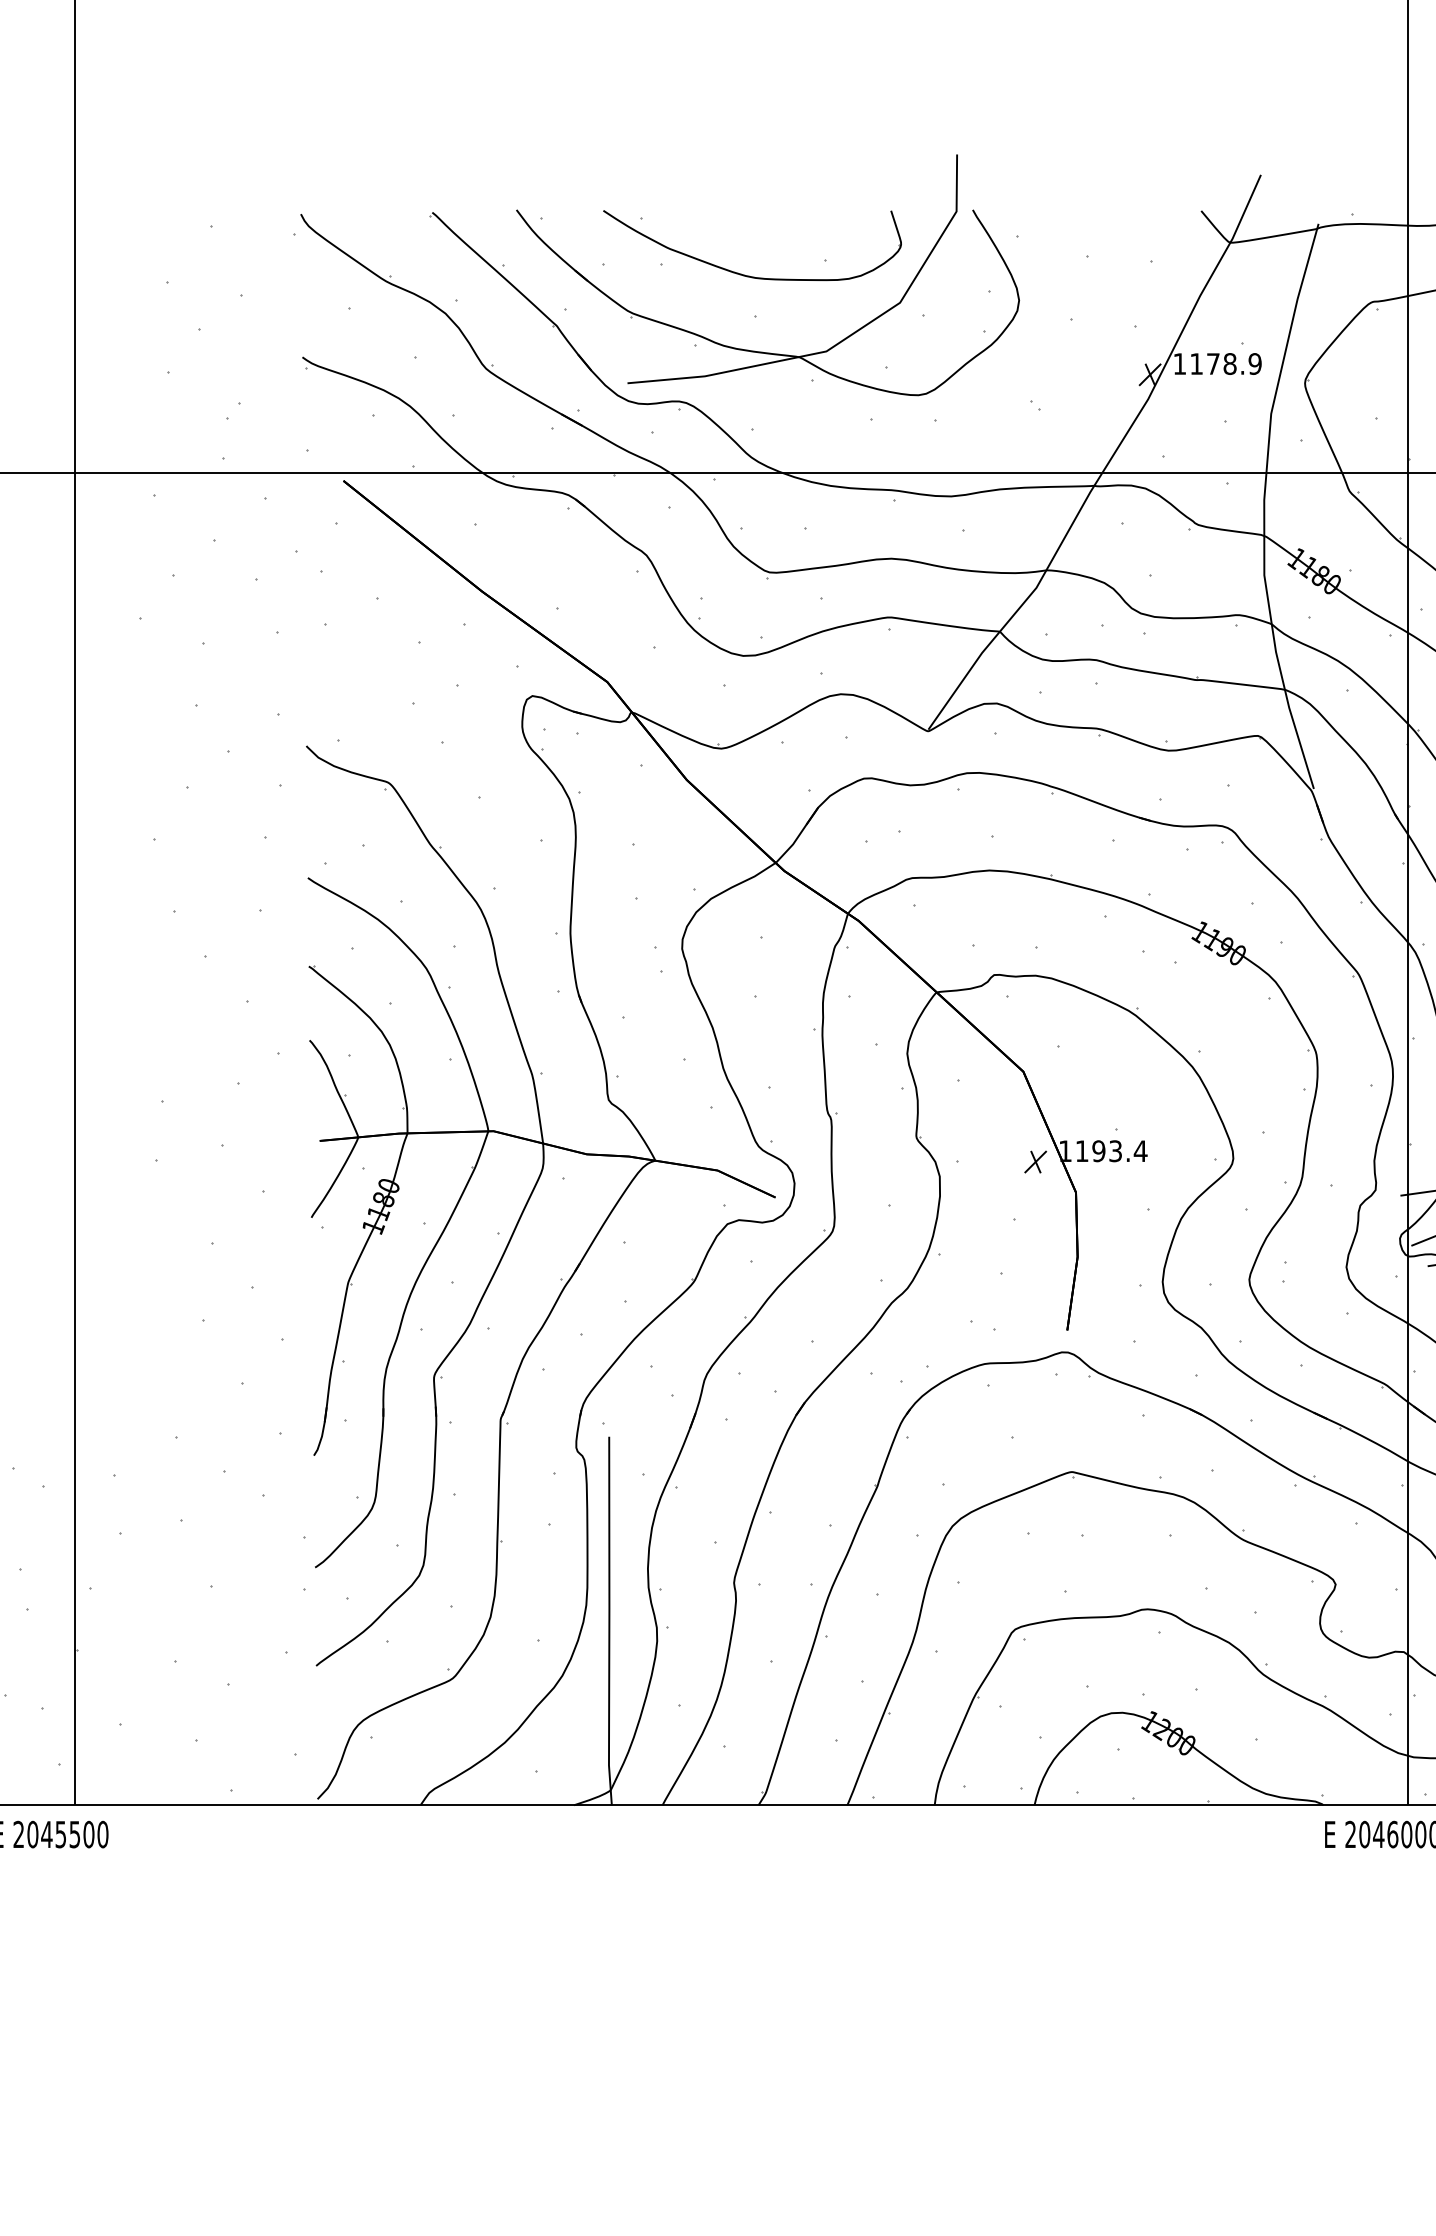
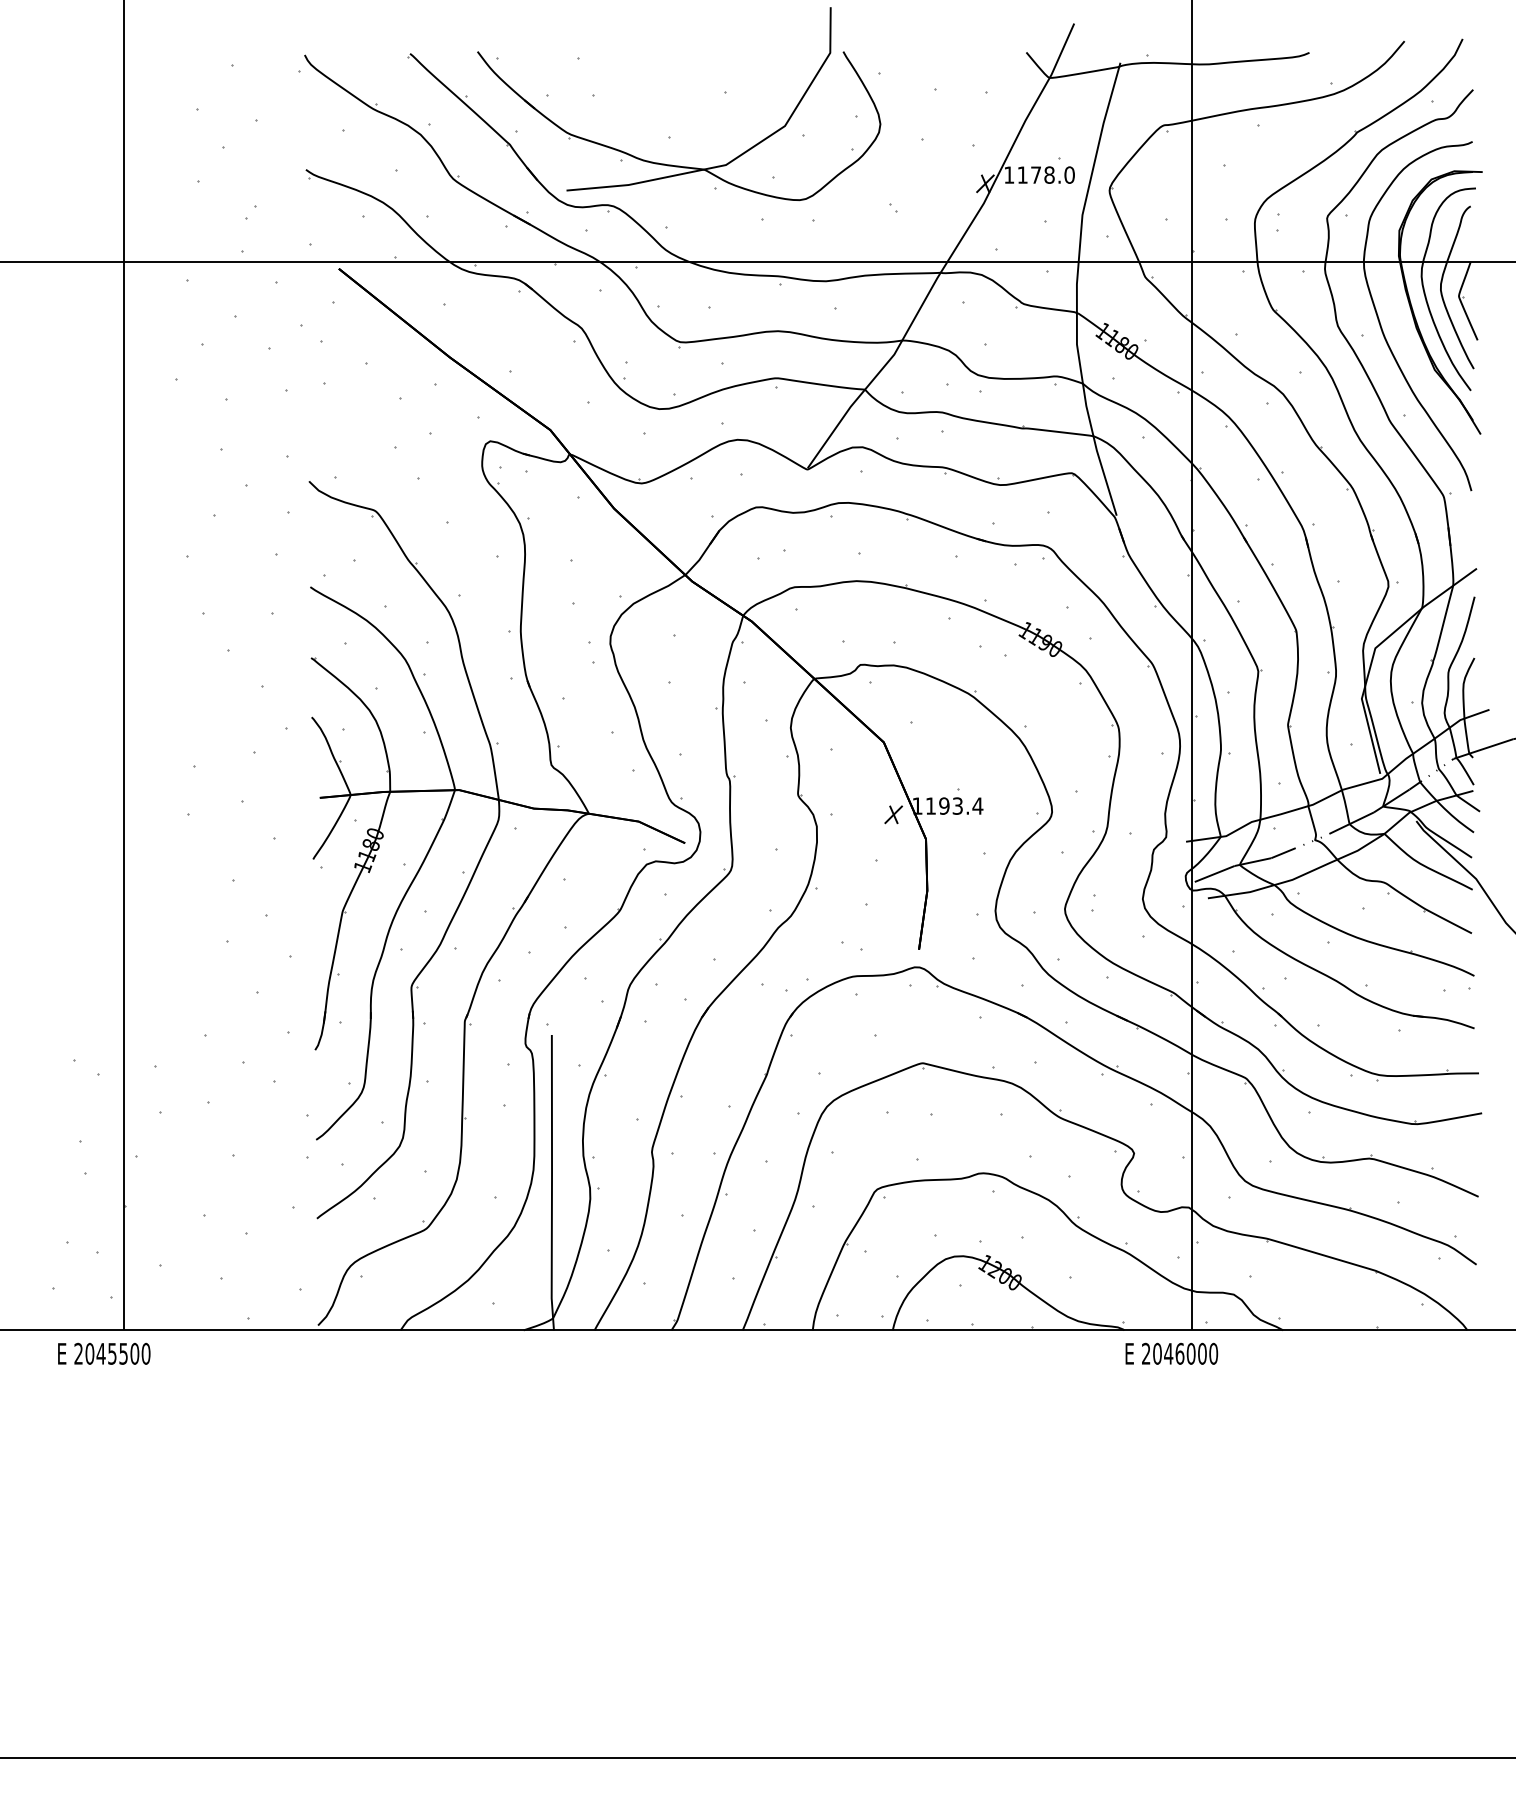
part: (747, 274) -> (662, 103), removed
text: (1255, 363) -> (1069, 174), 1178.9 -> 1178.0

